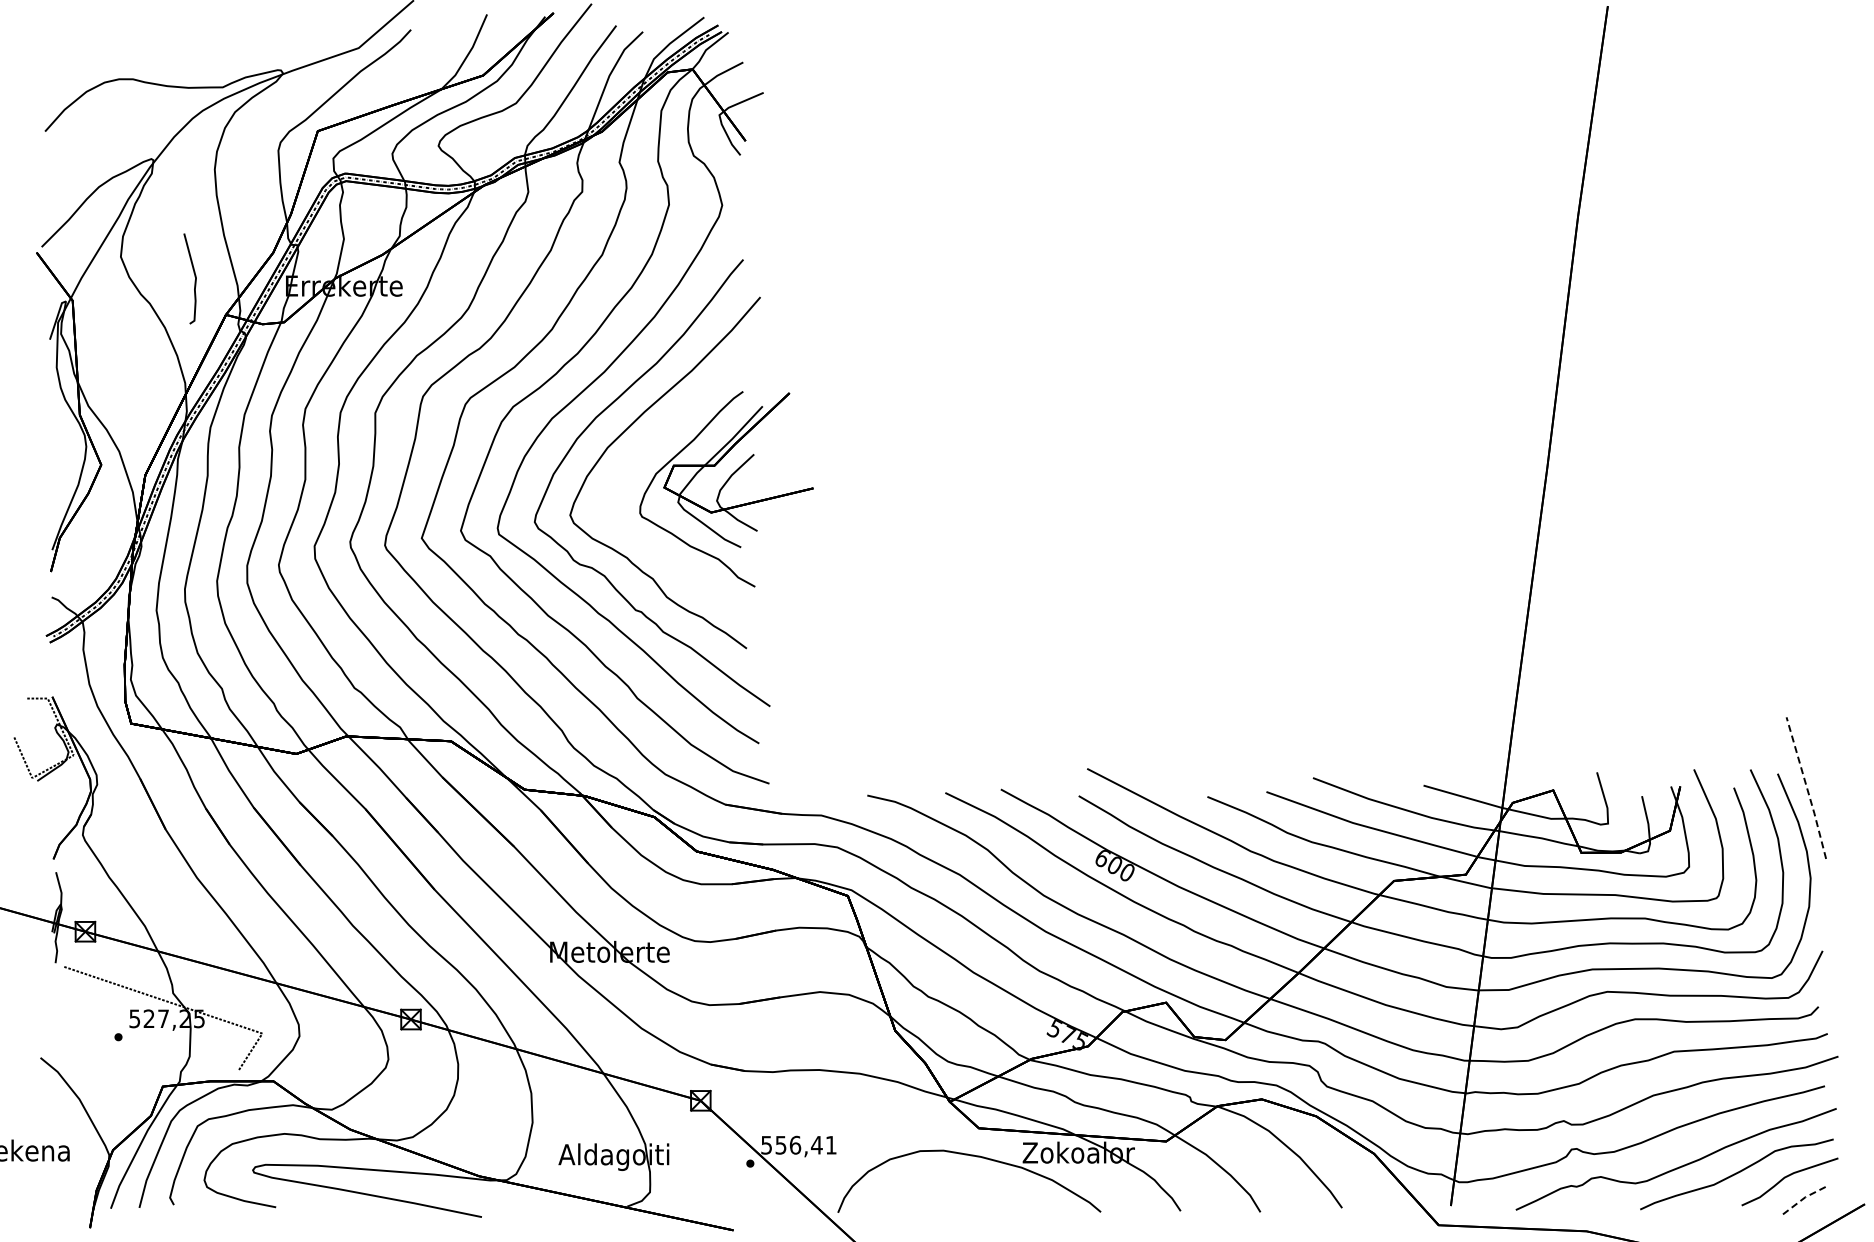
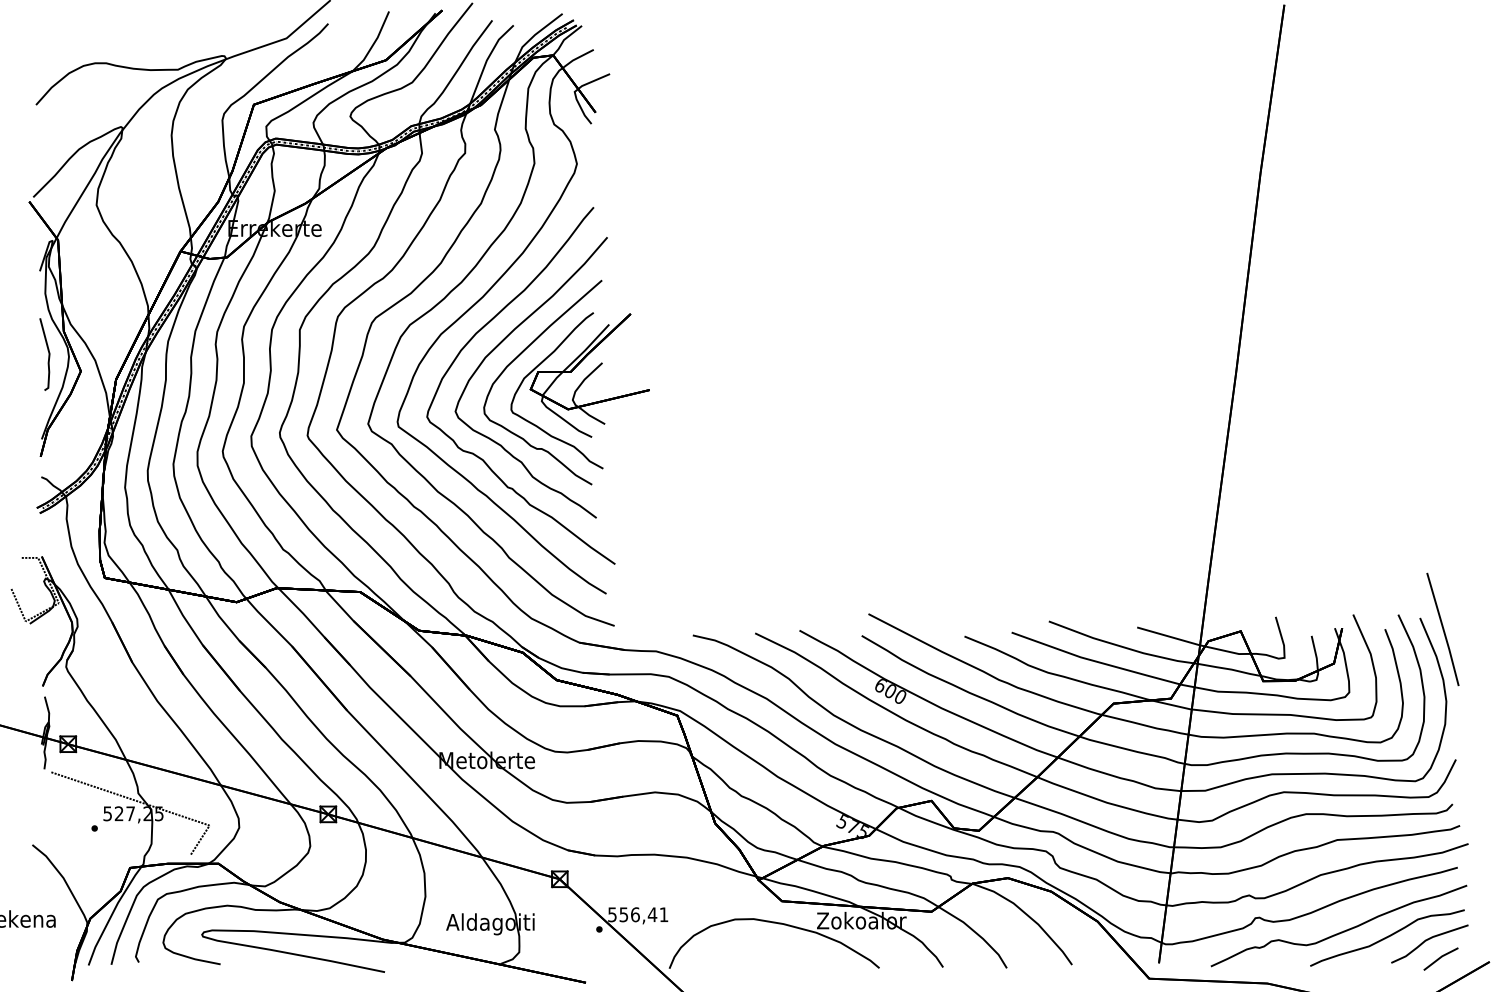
curve: (194, 276) -> (48, 352), moved
curve: (648, 447) -> (518, 357), added
line: (1807, 788) -> (1443, 629), dashed -> solid
line: (1803, 1199) -> (1440, 958), dashed -> solid

